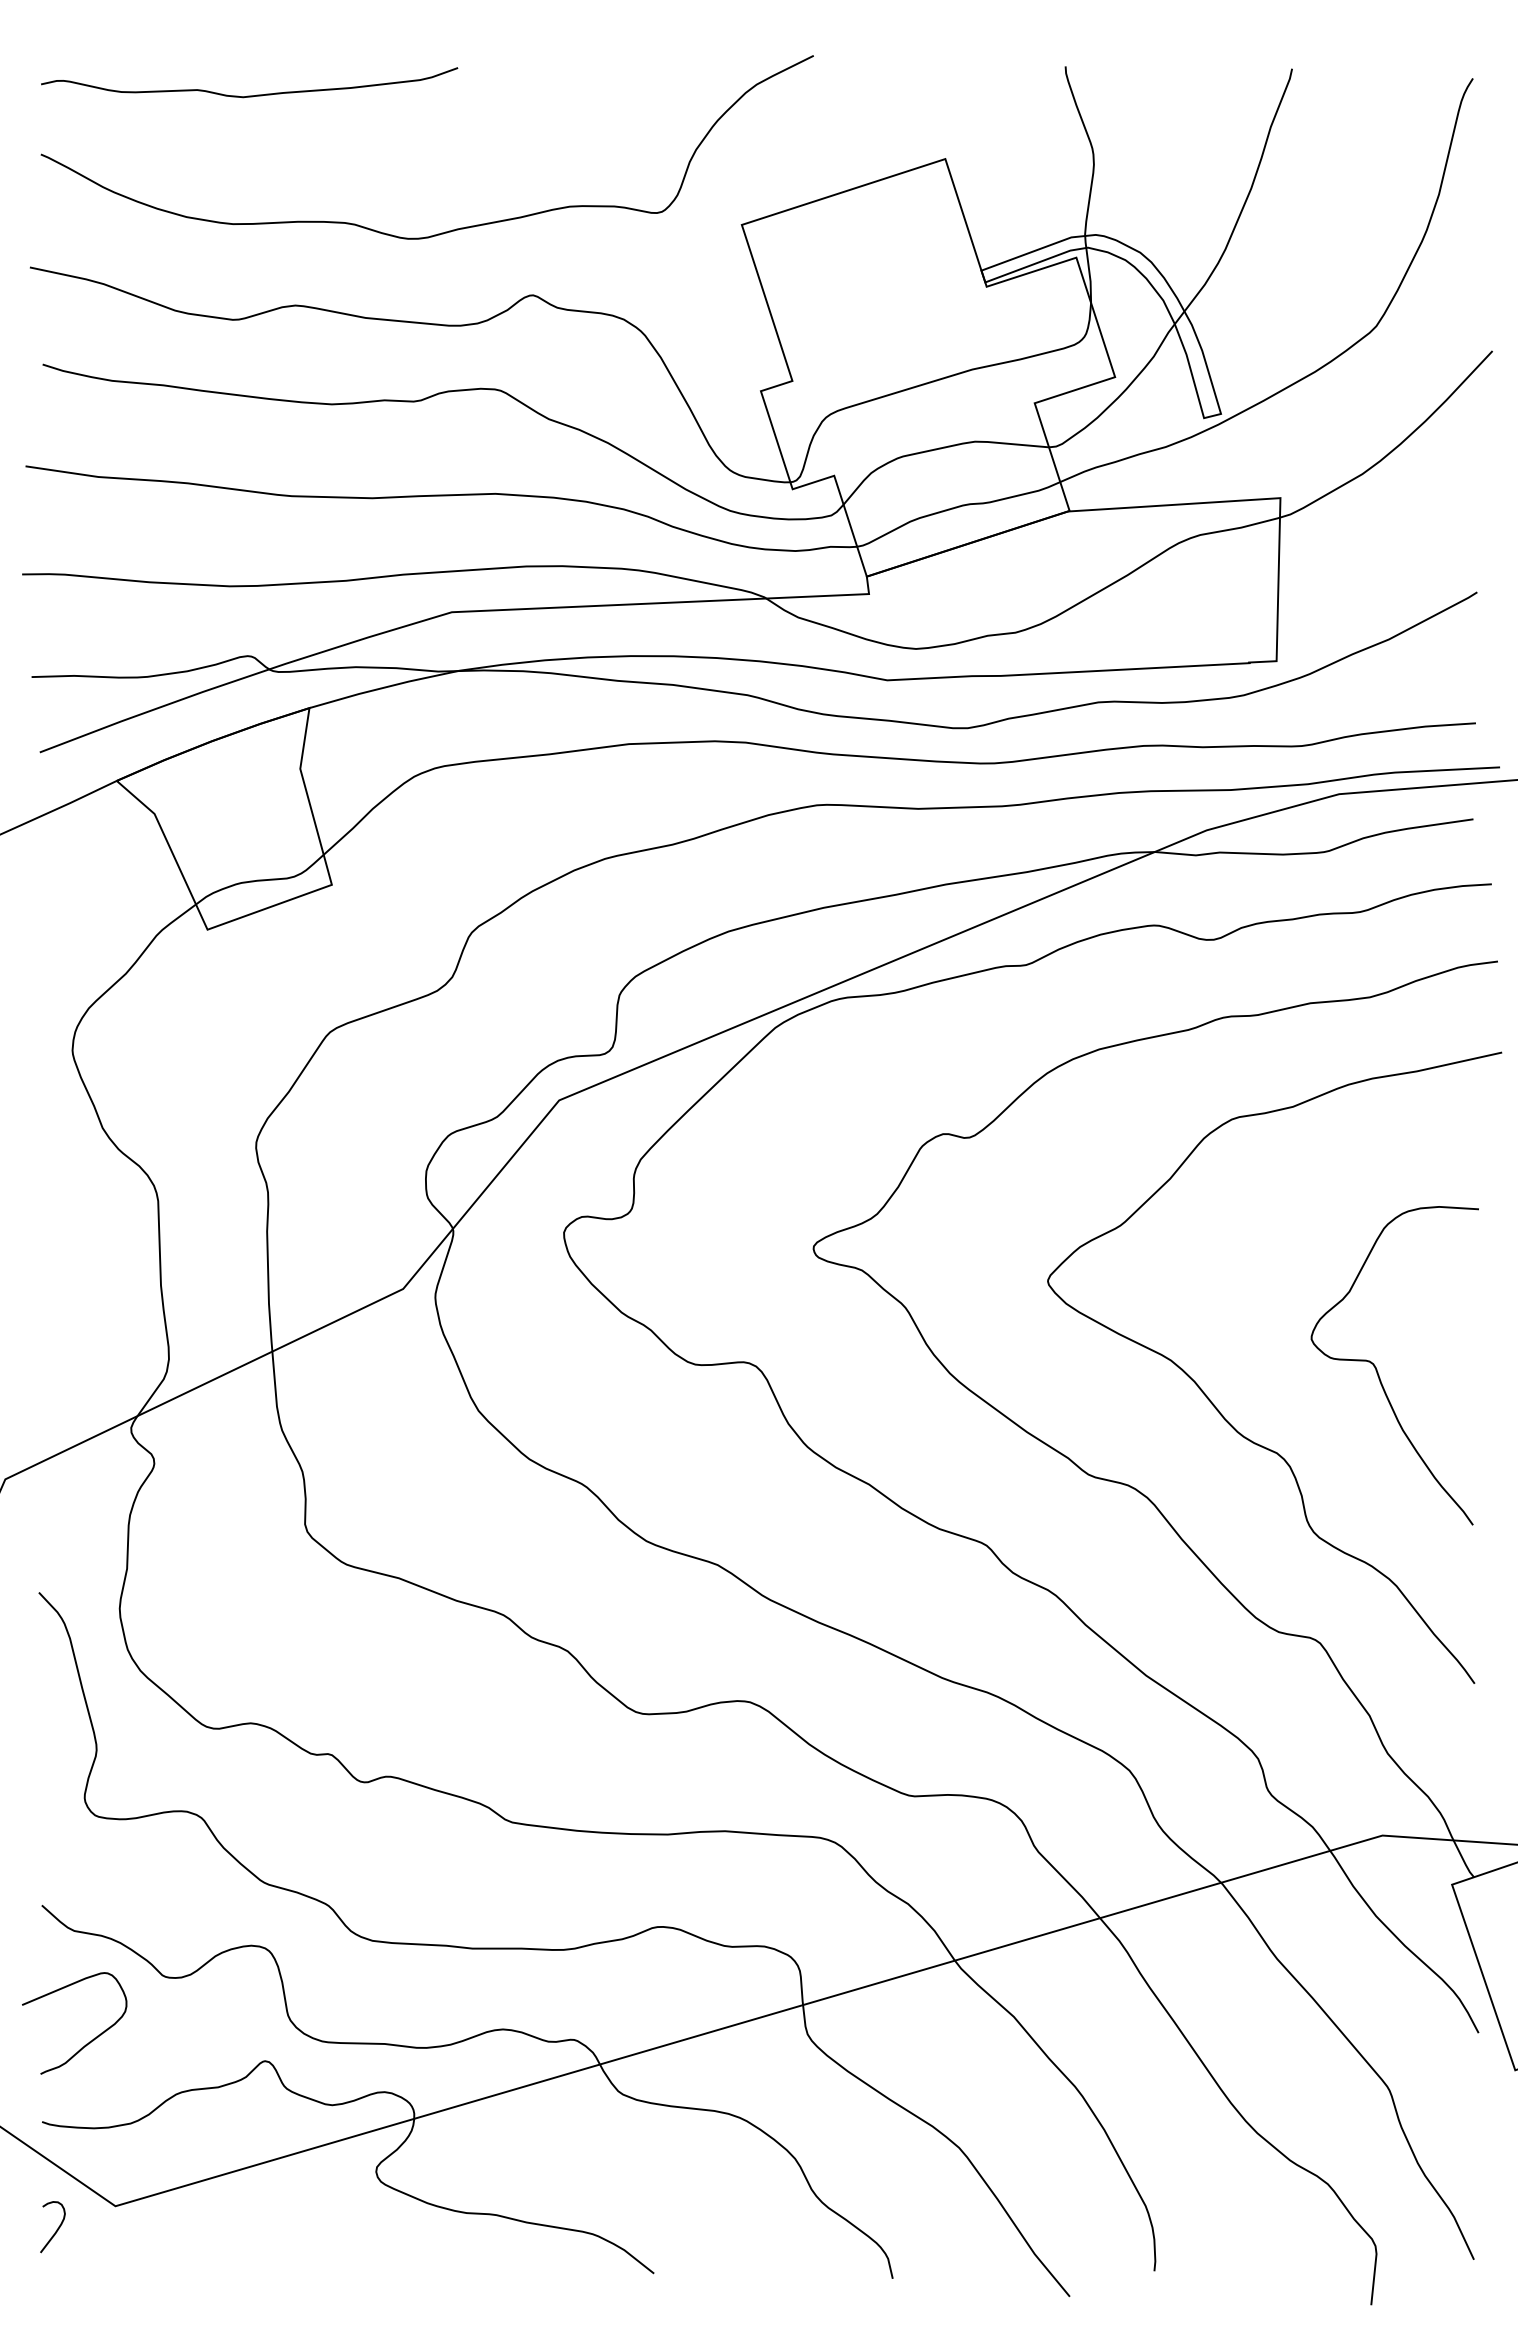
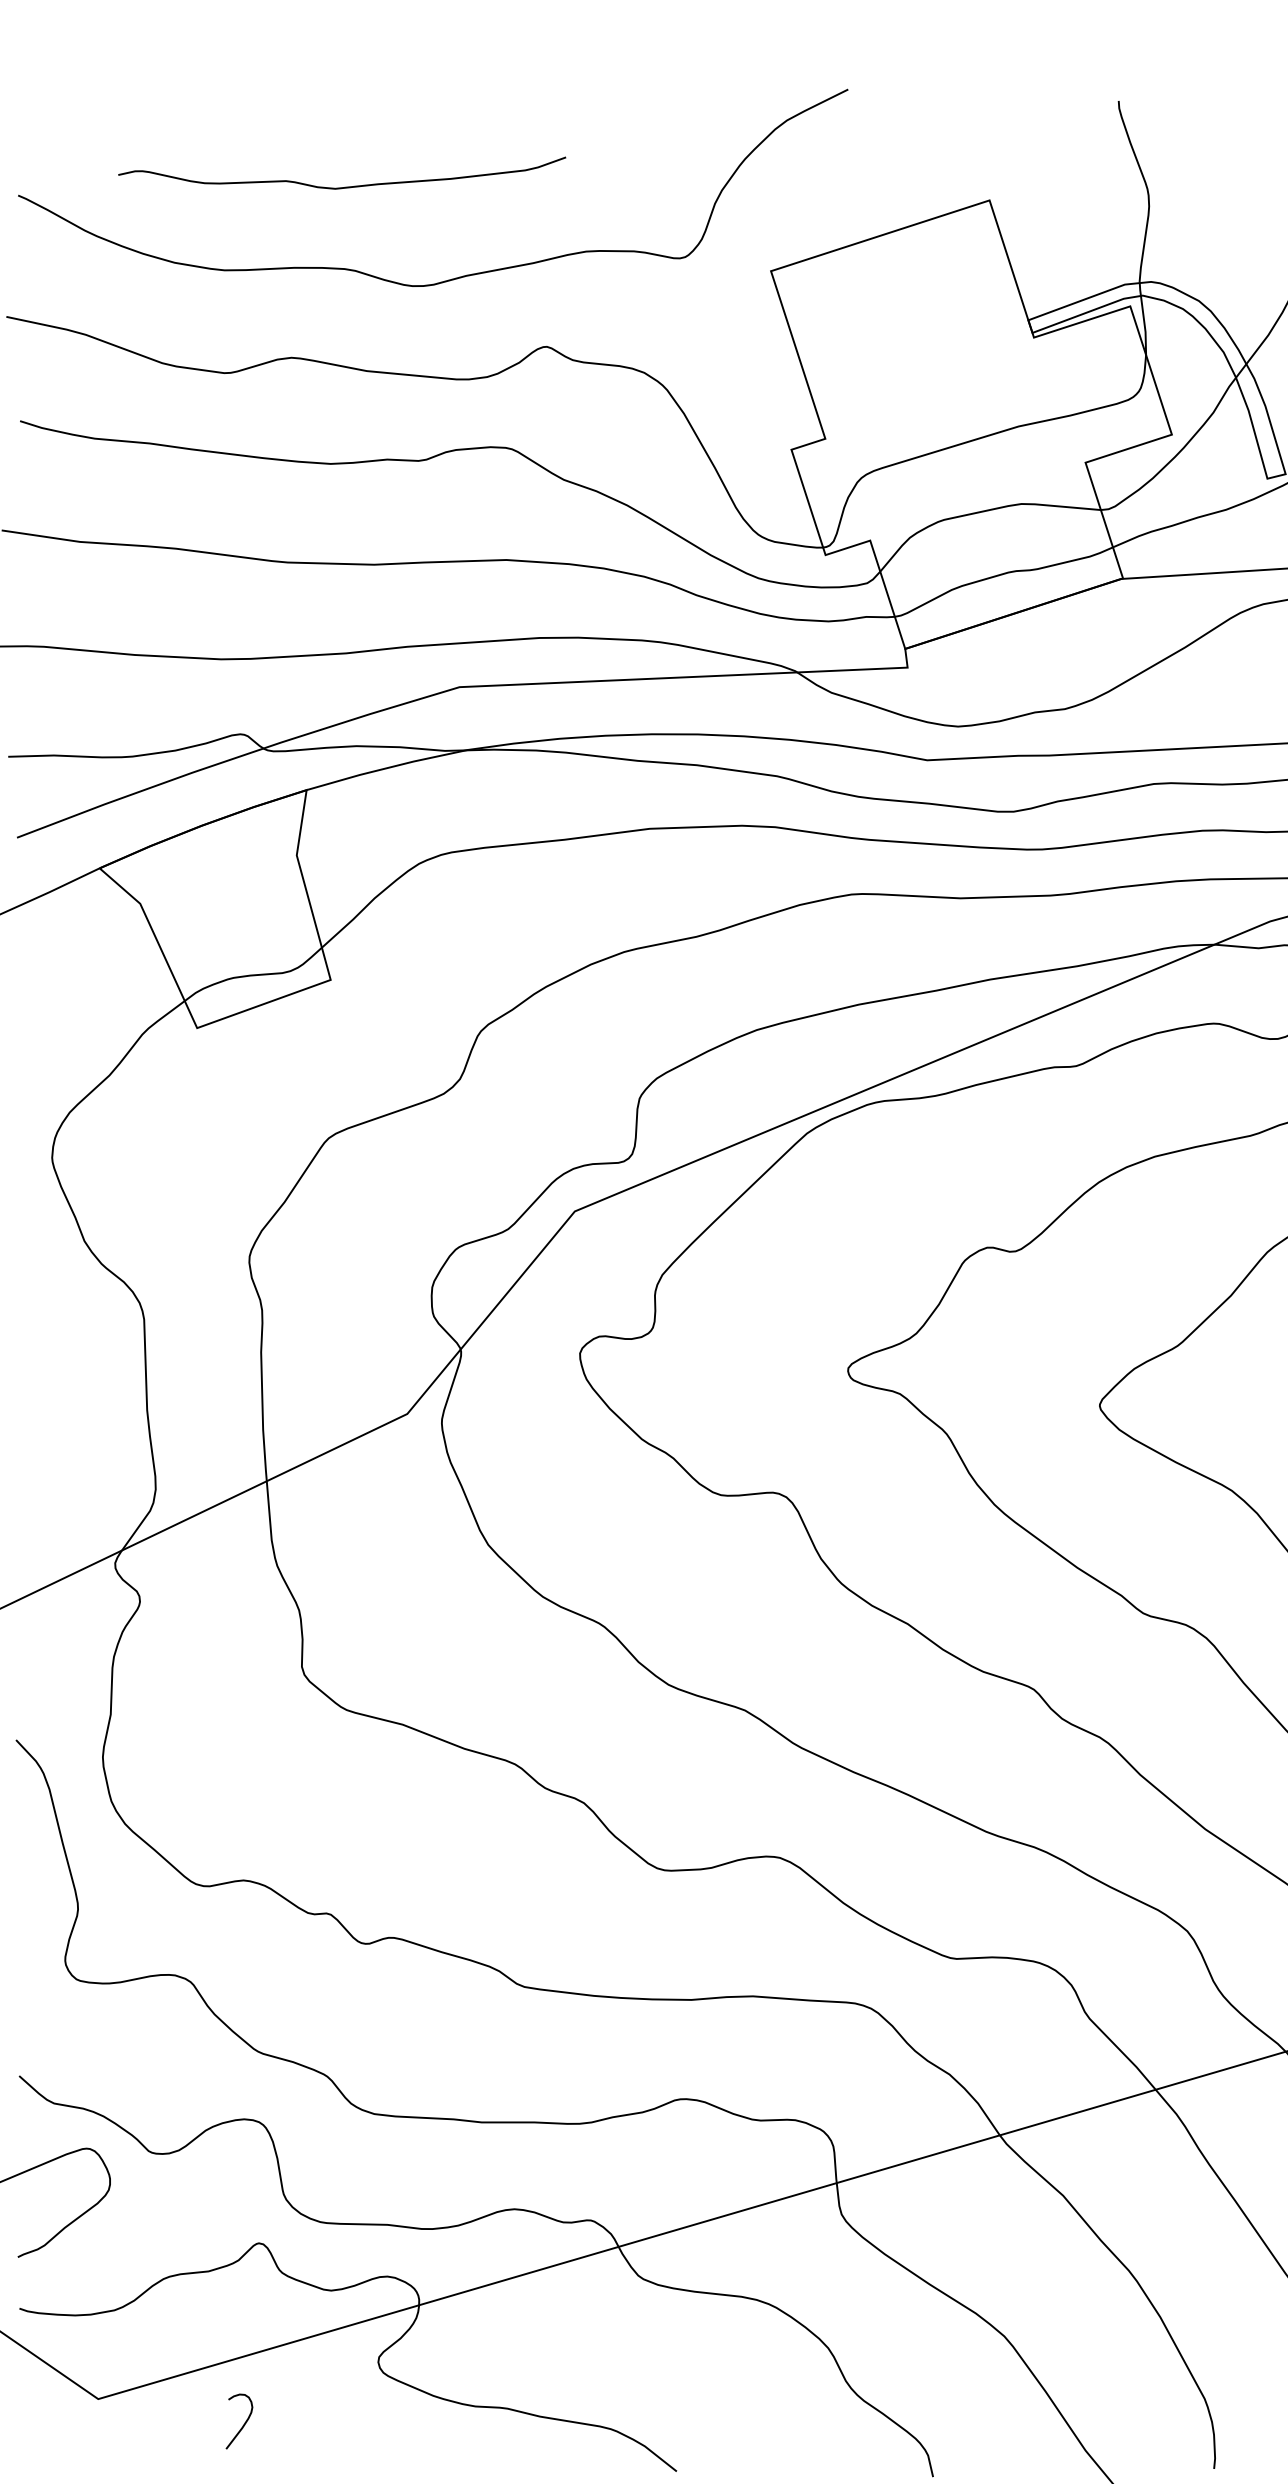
curve: (249, 95) -> (342, 186), moved
curve: (56, 2229) -> (243, 2424), moved

